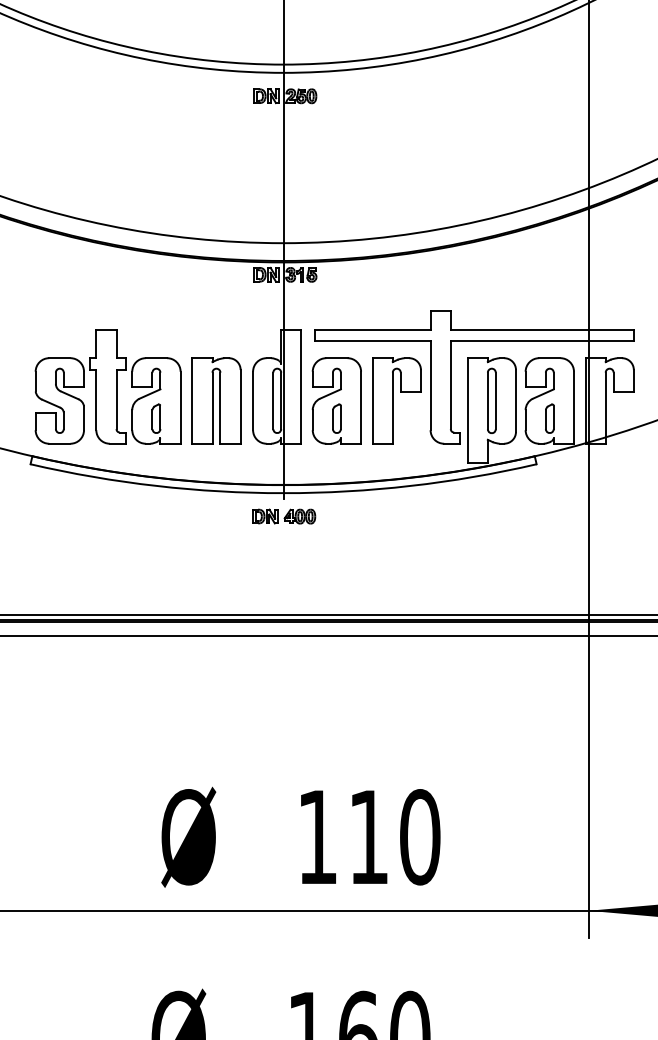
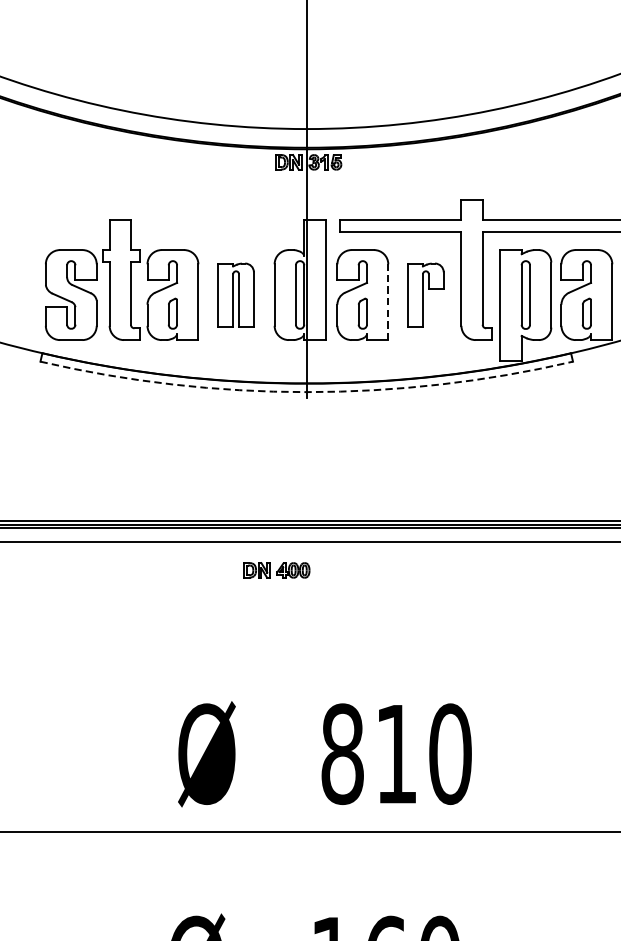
part: (216, 400) -> (236, 294), size x0.7
part: (396, 400) -> (425, 294), size x0.7
line: (361, 407) -> (388, 301), solid -> dashed
arc: (283, 493) -> (306, 392), solid -> dashed
part: (284, 516) -> (277, 570), moved
text: (317, 837) -> (342, 754), 110 -> 810

